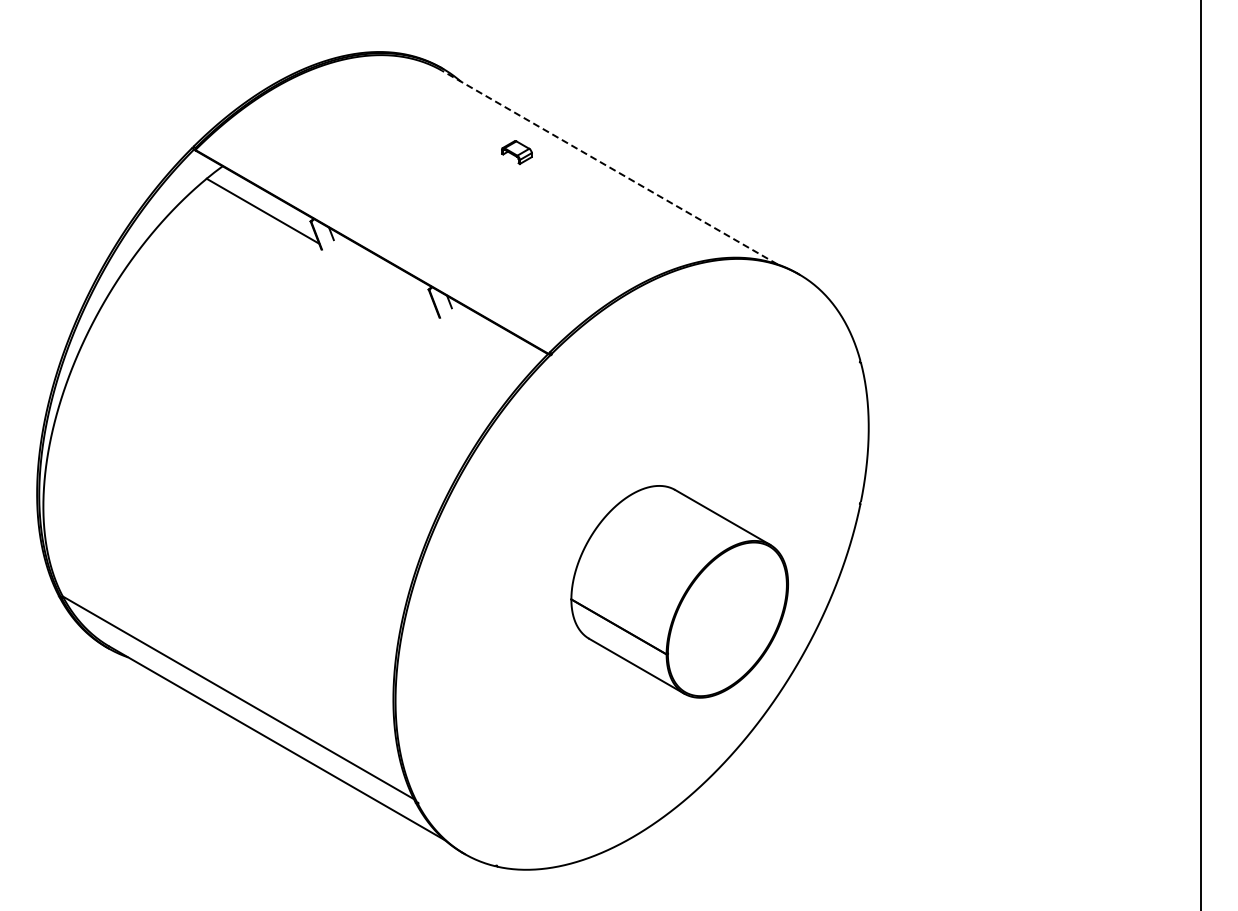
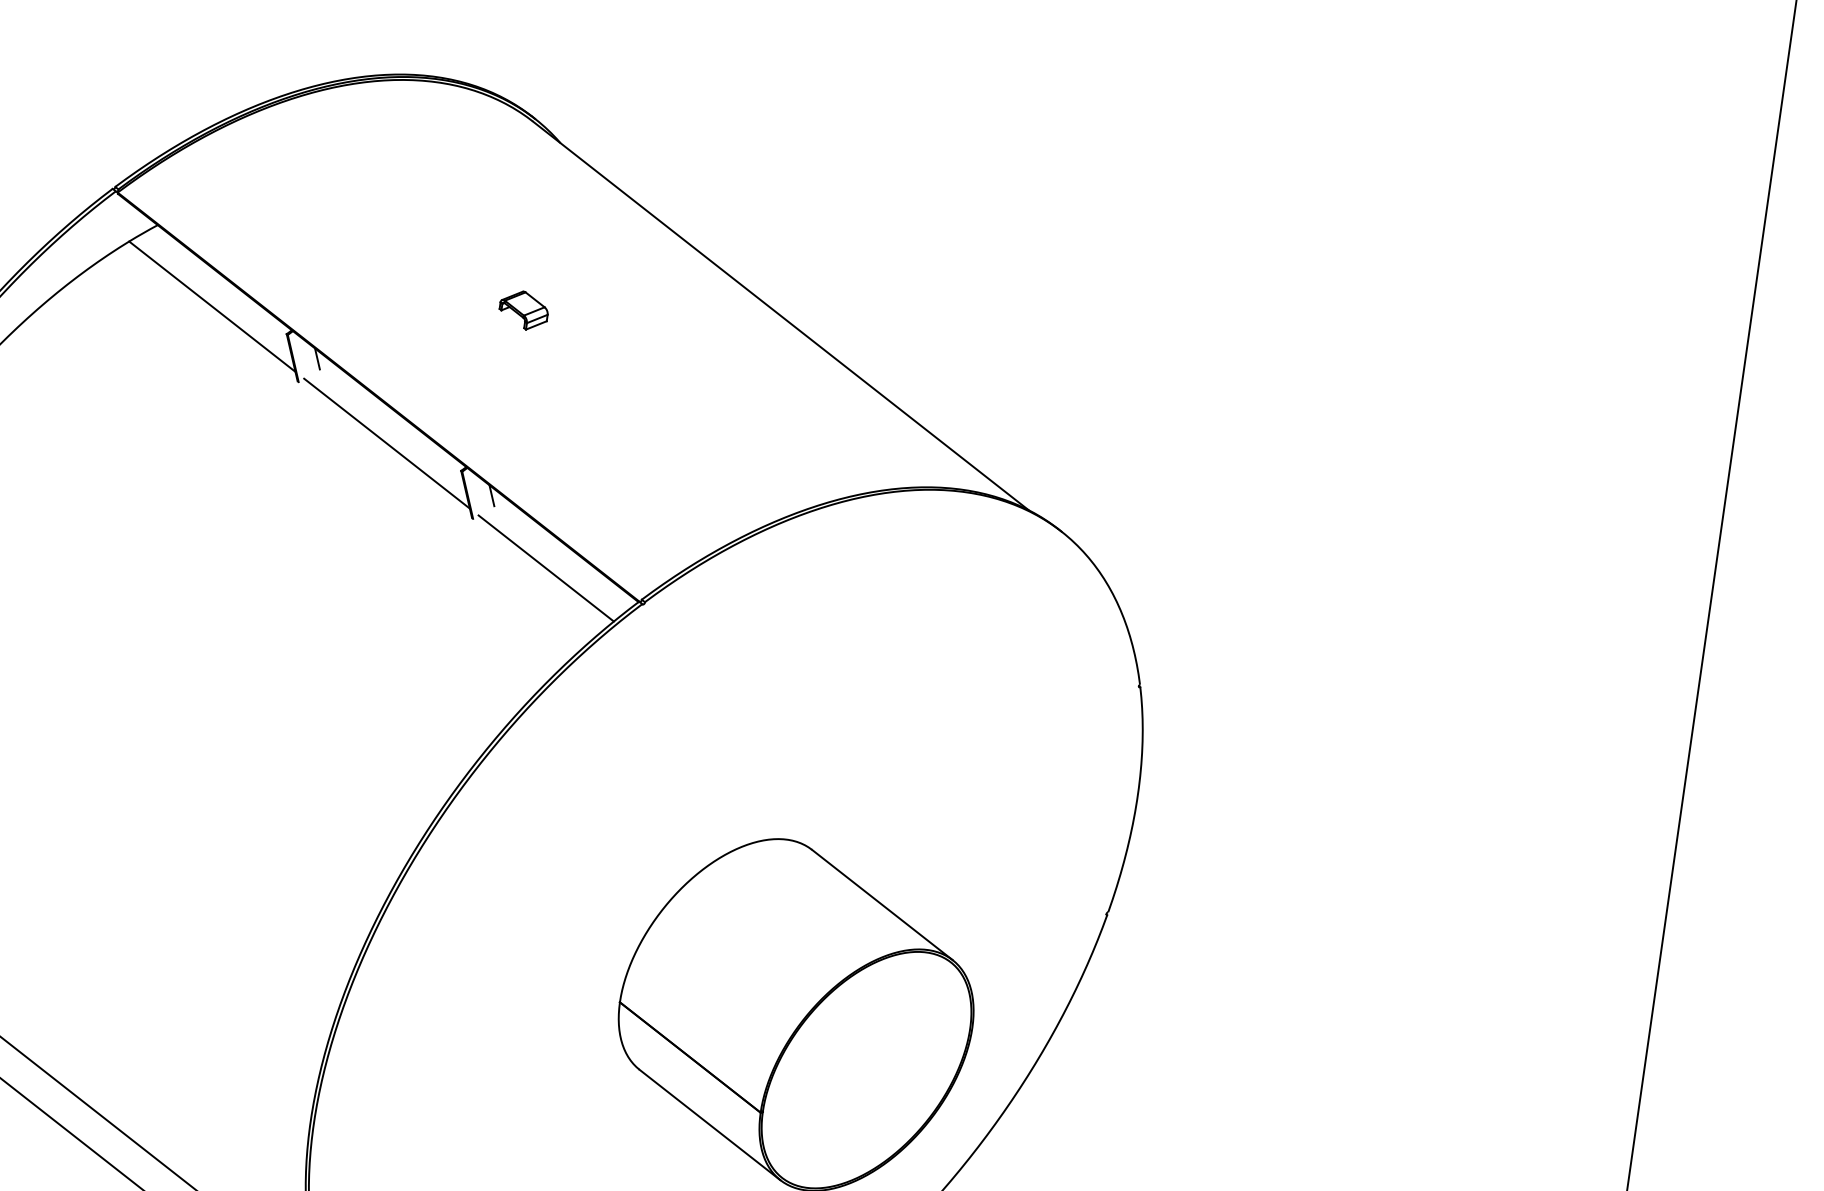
part: (516, 152) -> (523, 310), moved
line: (609, 167) -> (780, 315), dashed -> solid
line: (381, 279) -> (387, 443), added
line: (488, 341) -> (545, 568), added

